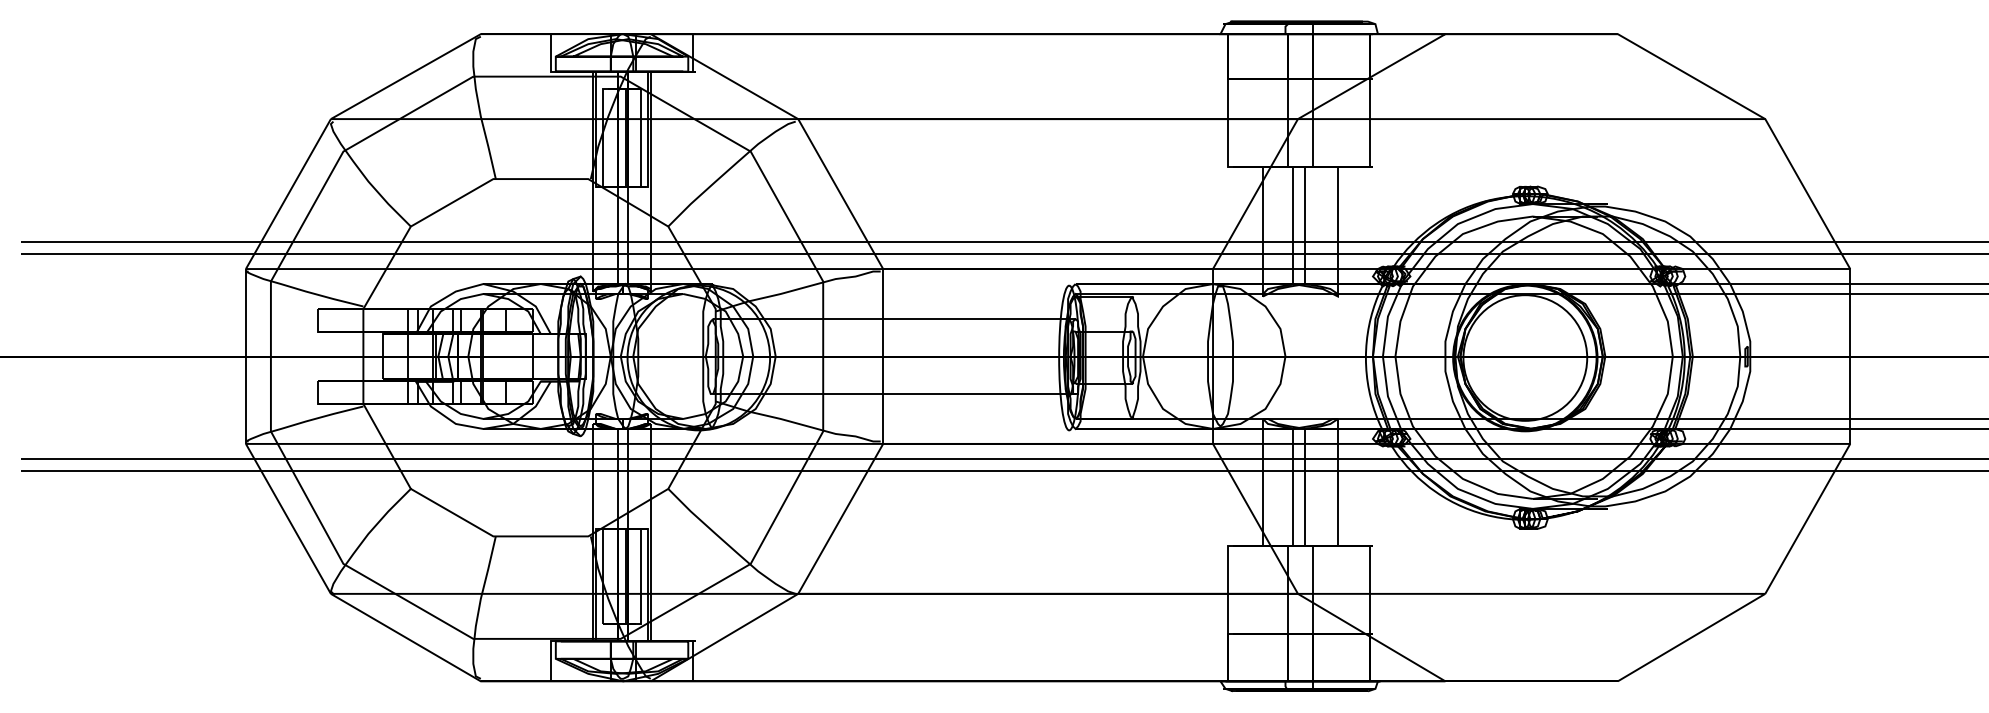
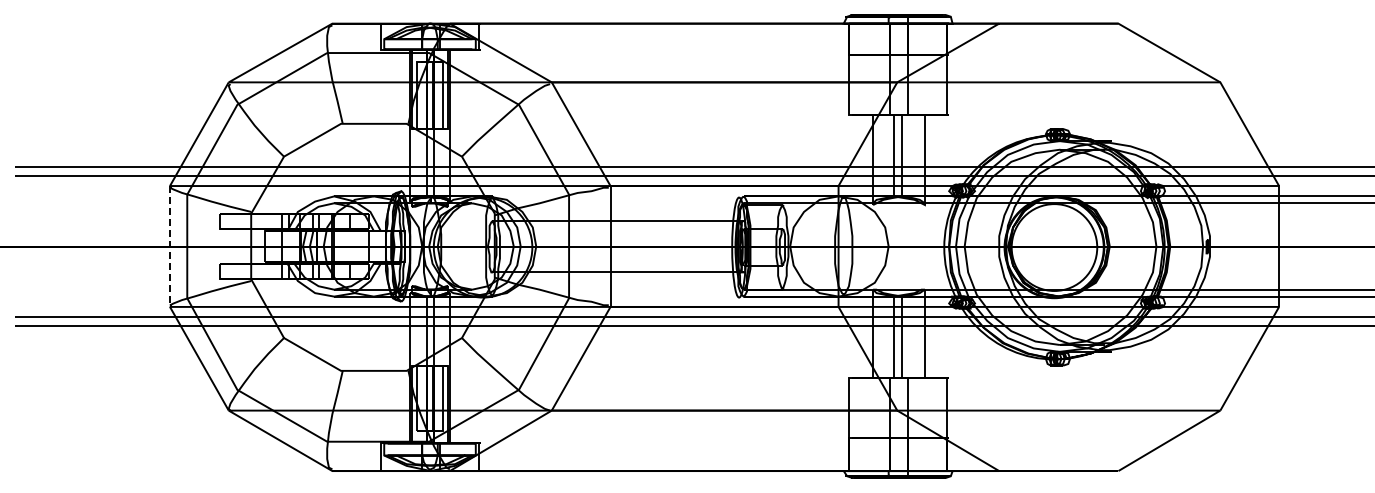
line: (246, 356) -> (170, 246), solid -> dashed

